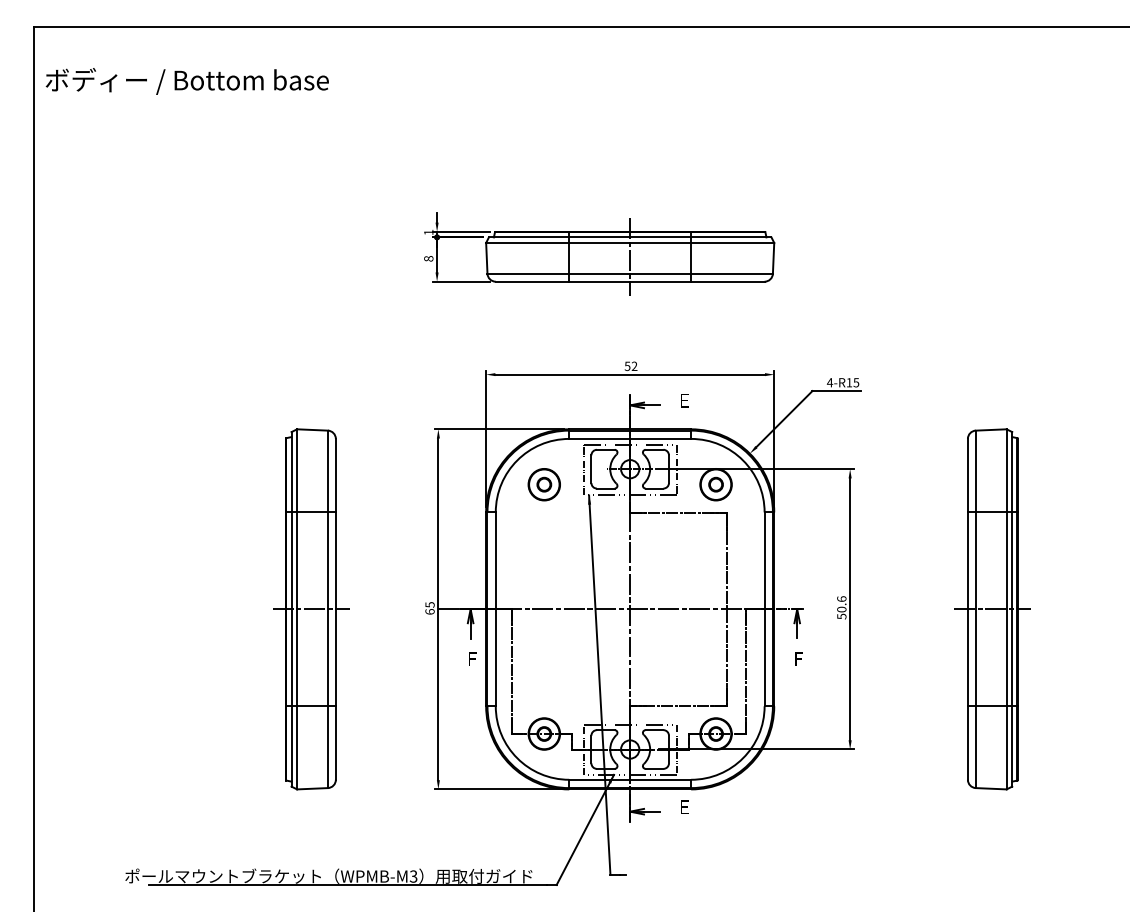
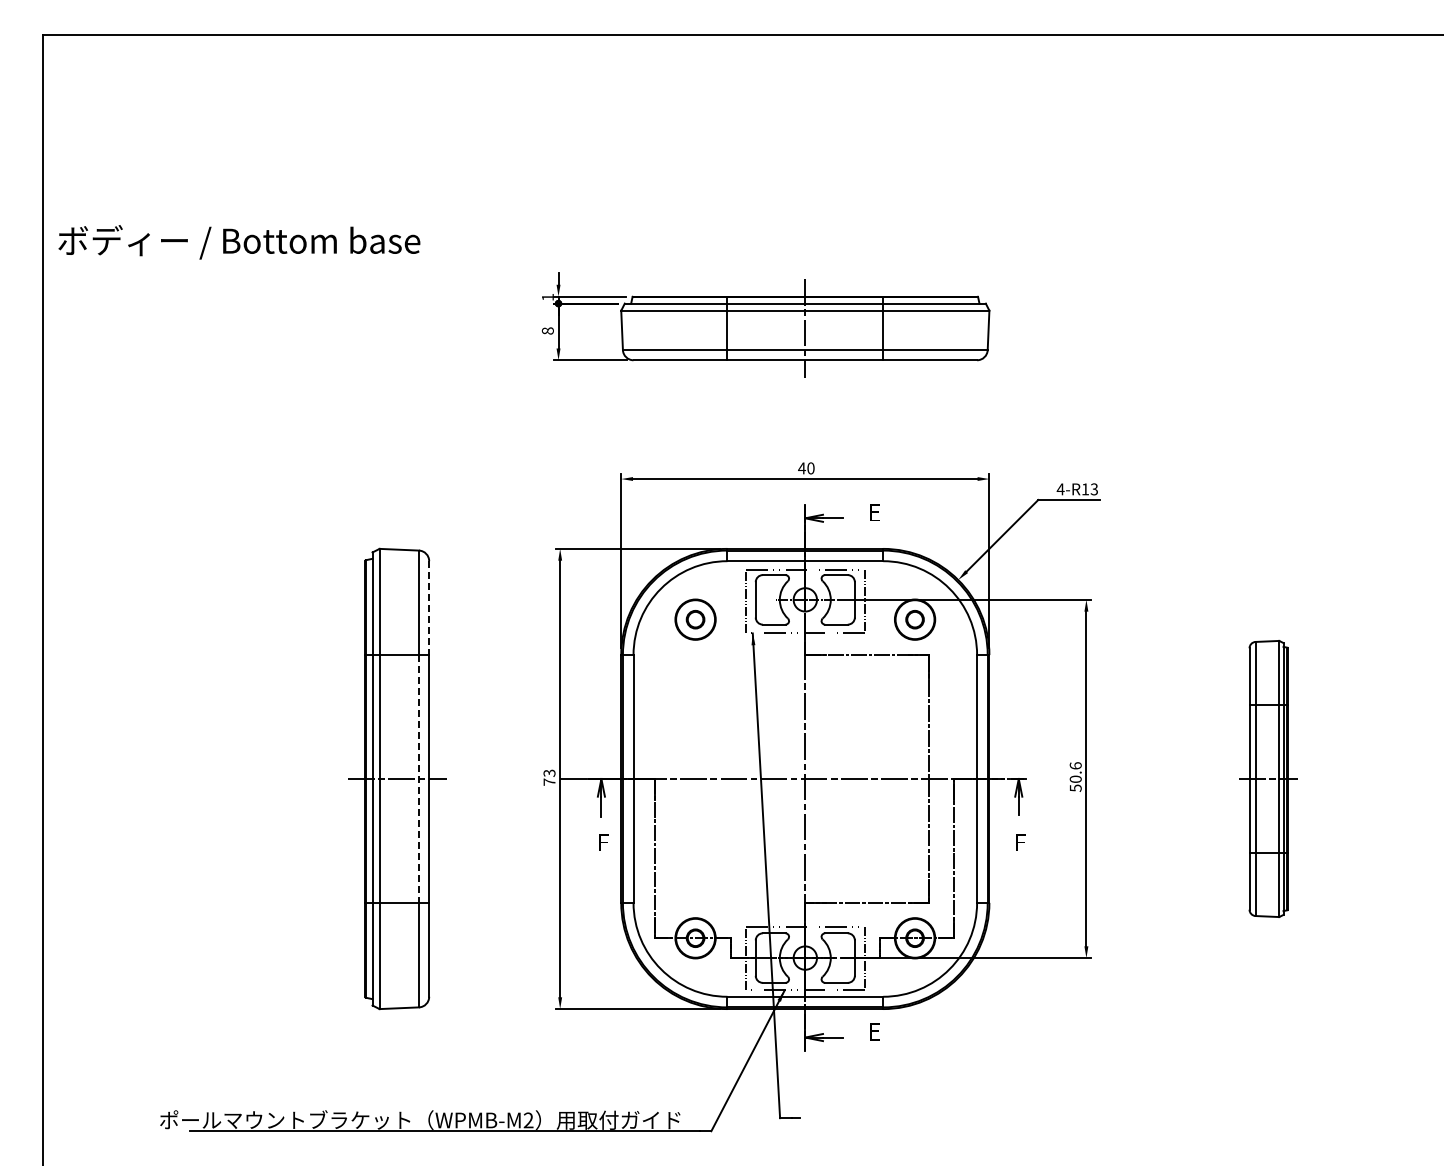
text: (187, 81) -> (239, 242), moved
text: (631, 366) -> (806, 468), 52 -> 40
text: (856, 382) -> (1094, 488), 4-R15 -> 4-R13
line: (336, 475) -> (429, 608), solid -> dashed
line: (328, 608) -> (419, 778), solid -> dashed
text: (430, 608) -> (549, 777), 65 -> 73
part: (992, 608) -> (1268, 778), size x0.6
text: (413, 876) -> (528, 1120), WPMB-M3 -> WPMB-M2

